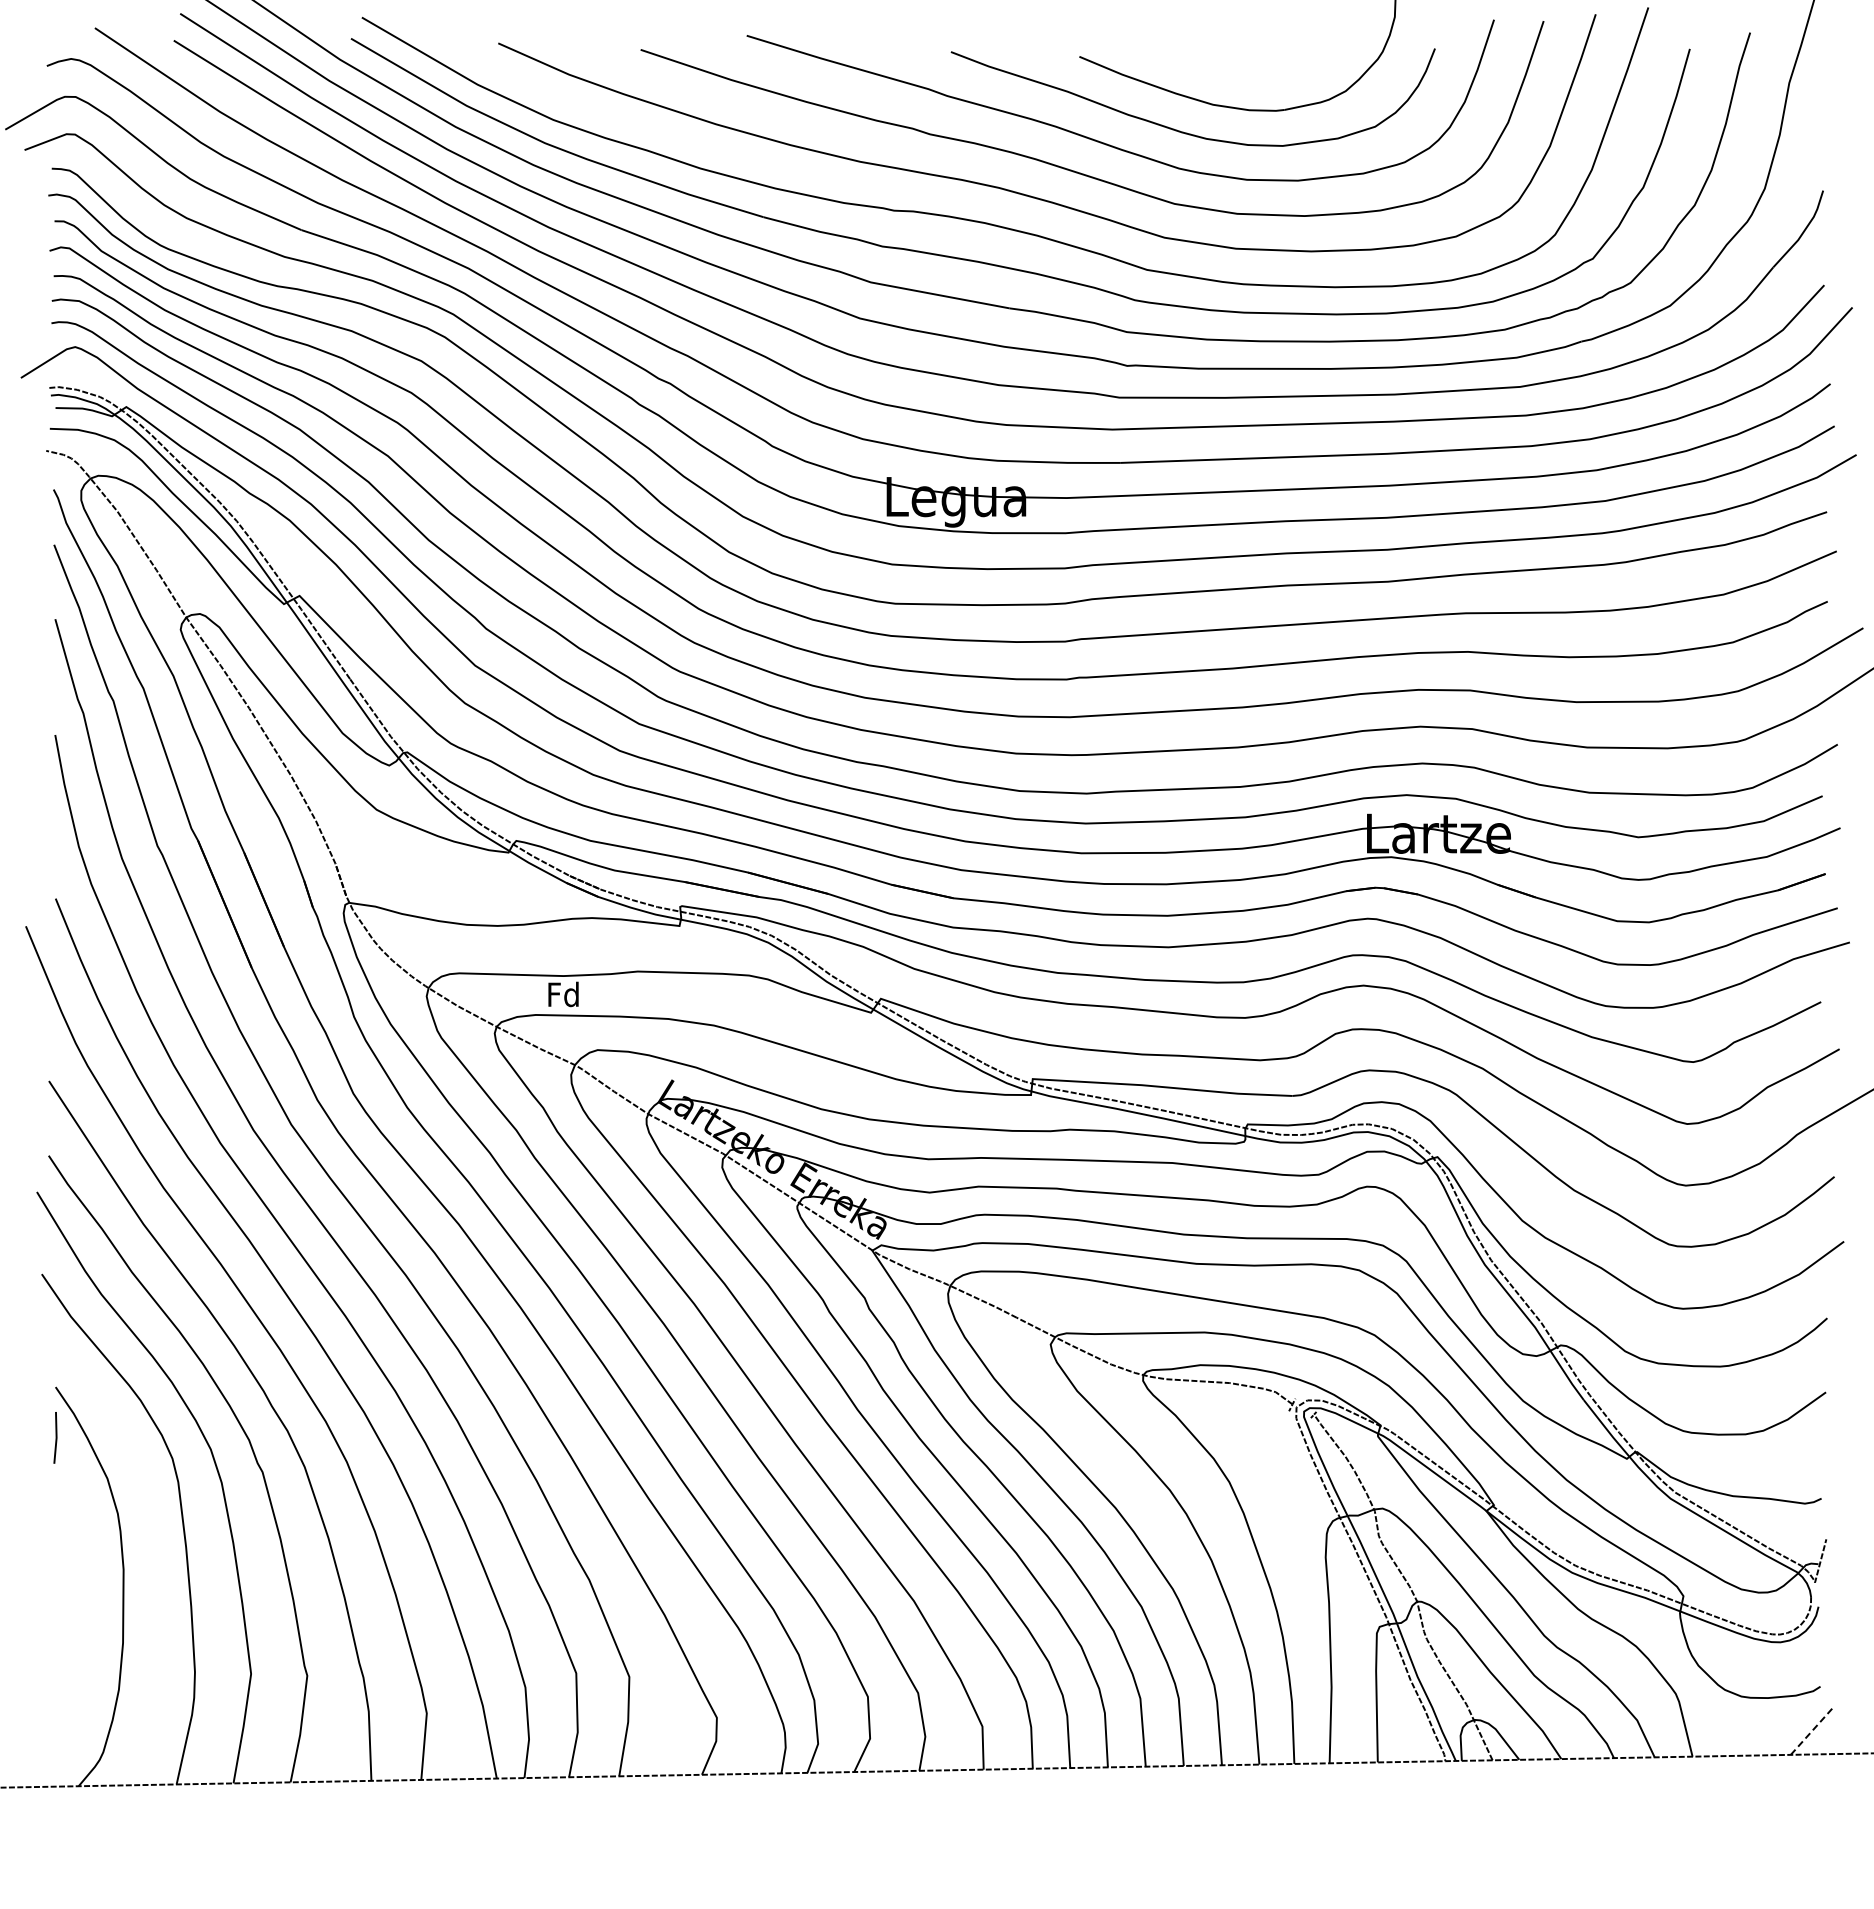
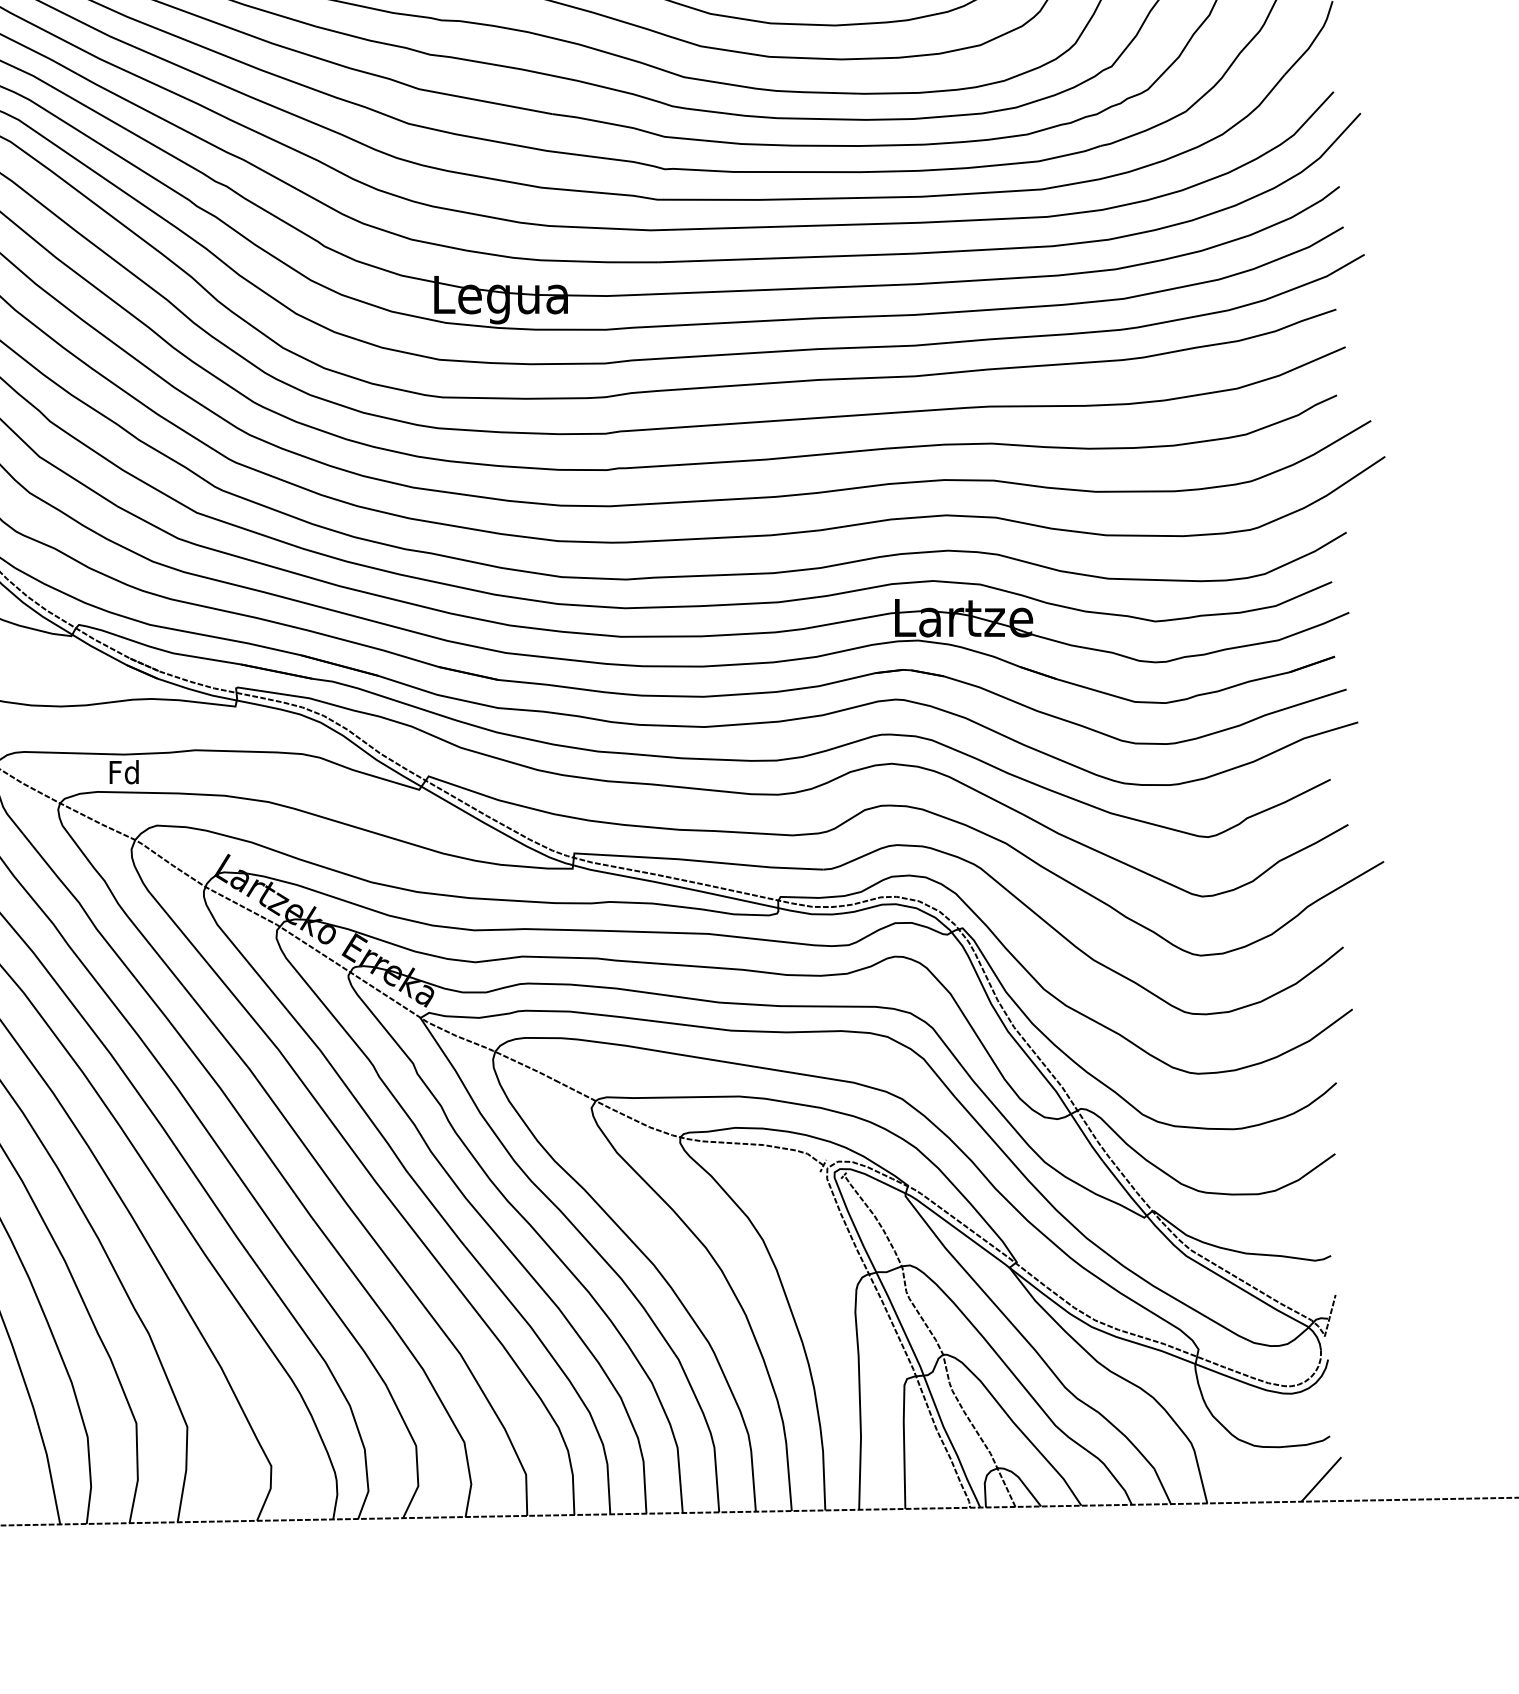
line: (1811, 1731) -> (1321, 1479), dashed -> solid

